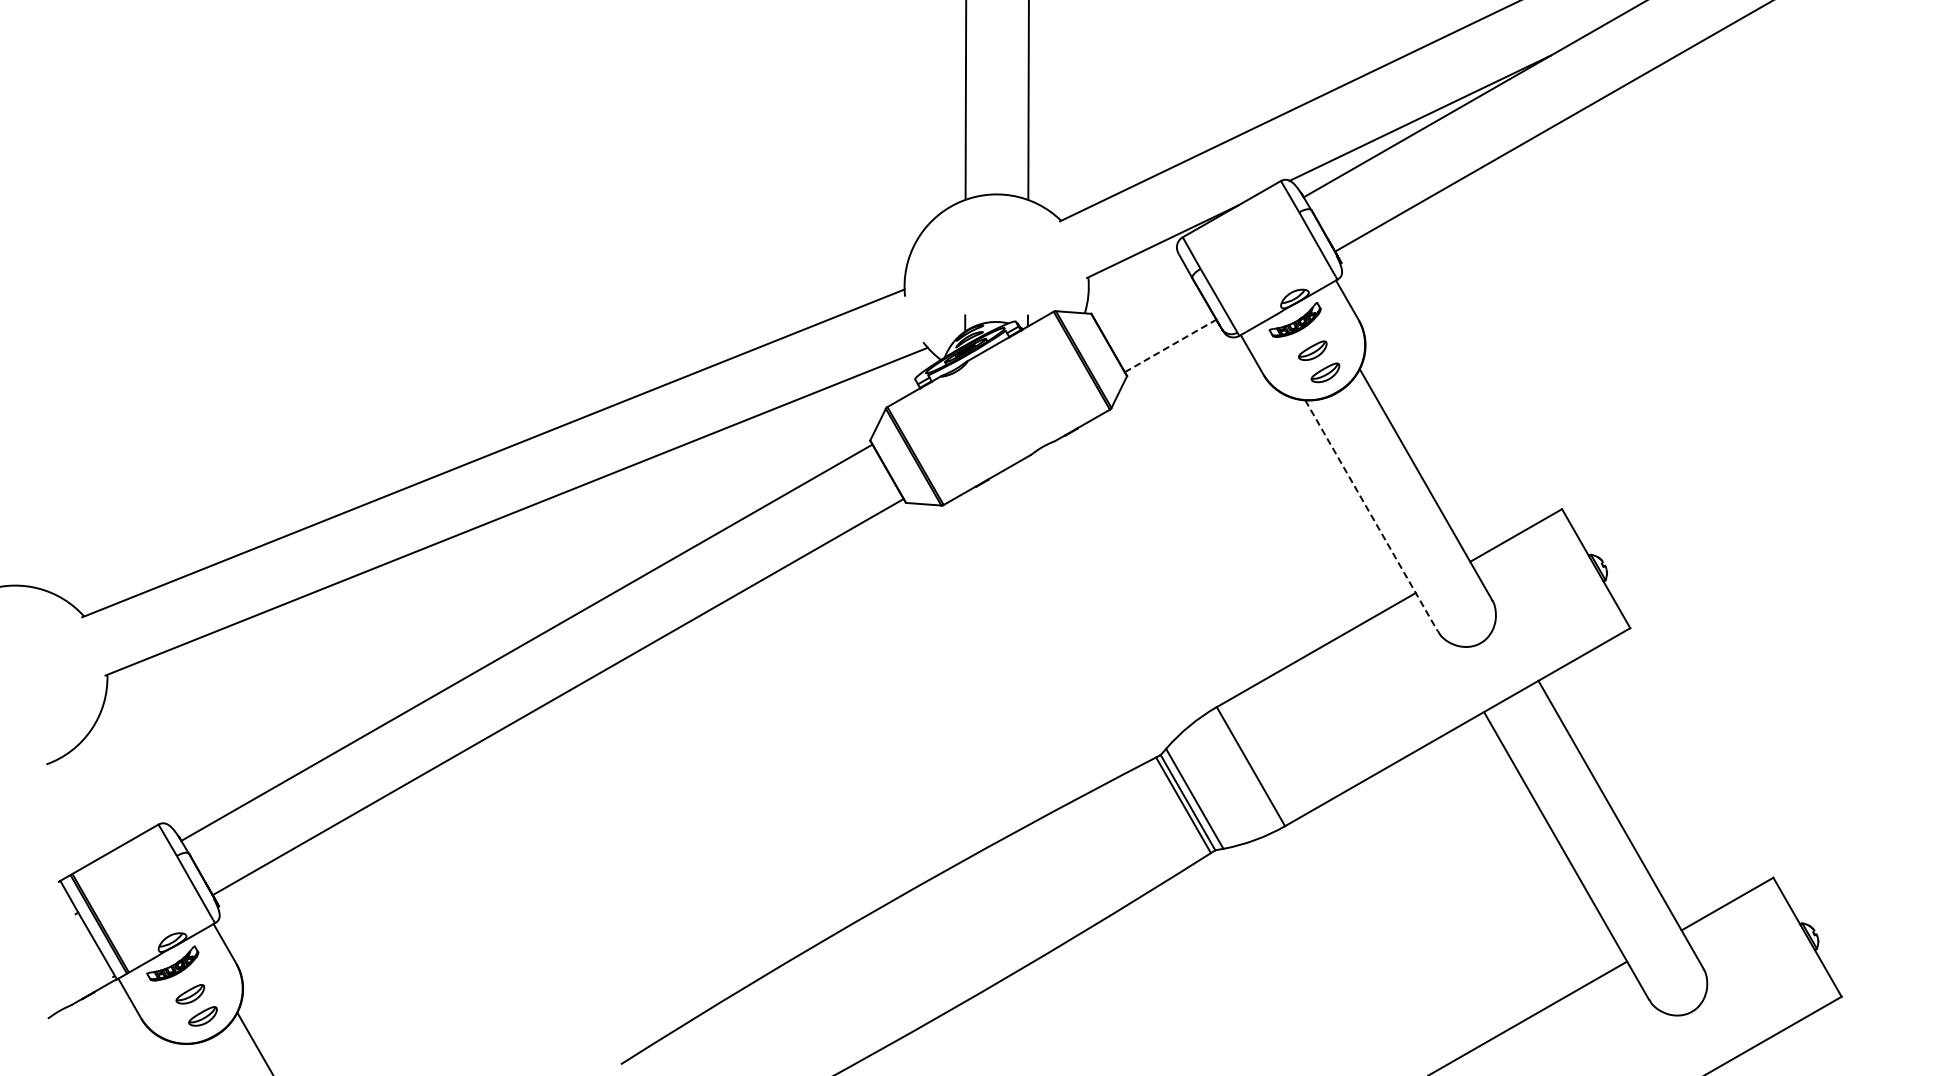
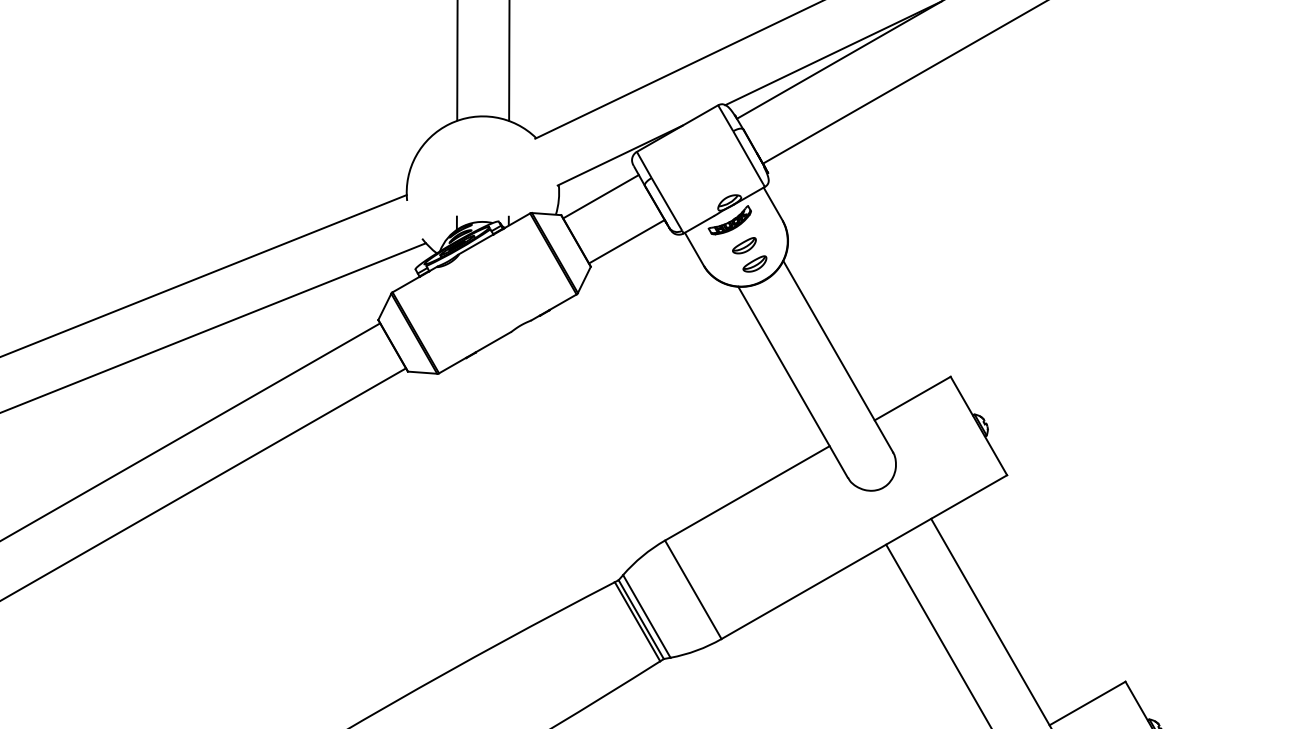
line: (1139, 291) -> (601, 196), added
line: (1170, 345) -> (626, 241), dashed -> solid
line: (1371, 515) -> (793, 382), dashed -> solid

